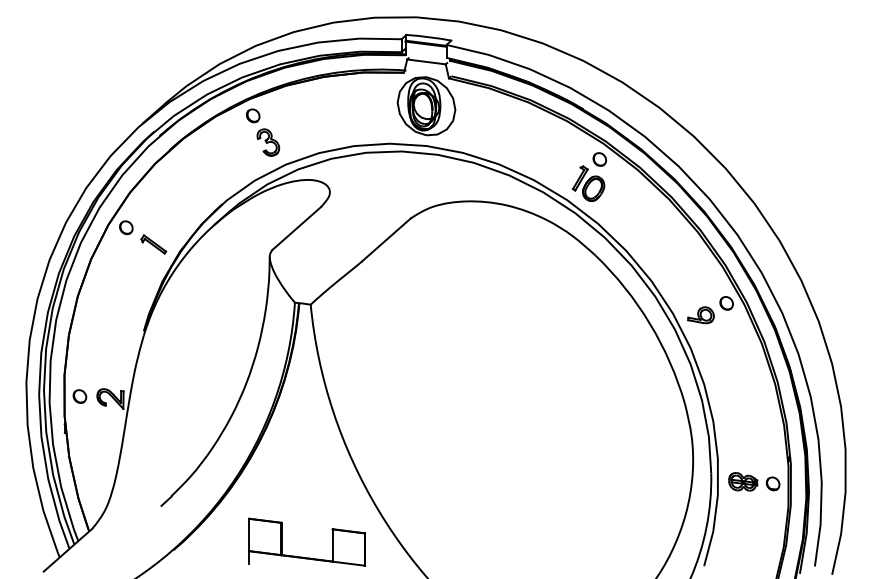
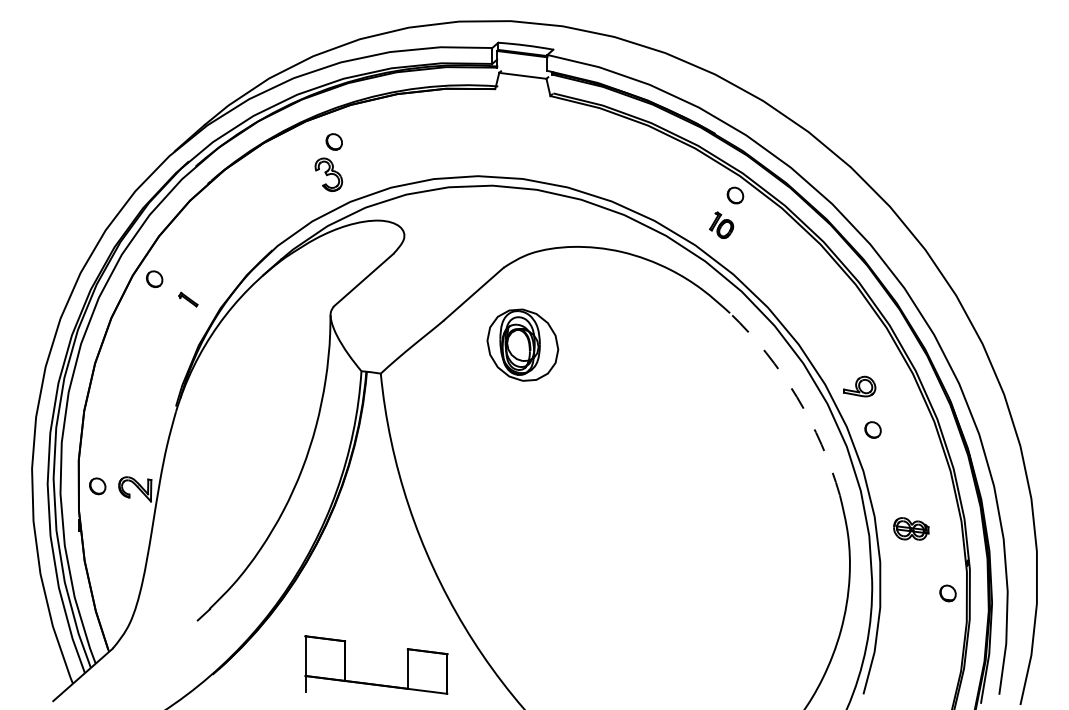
part: (426, 105) -> (522, 344), moved
part: (252, 115) -> (333, 141), moved
part: (588, 183) -> (721, 225), size x0.6
part: (153, 244) -> (188, 299), size x0.6
part: (726, 302) -> (872, 429), moved
arc: (649, 324) -> (796, 397), solid -> dashed
part: (743, 481) -> (911, 528), moved

